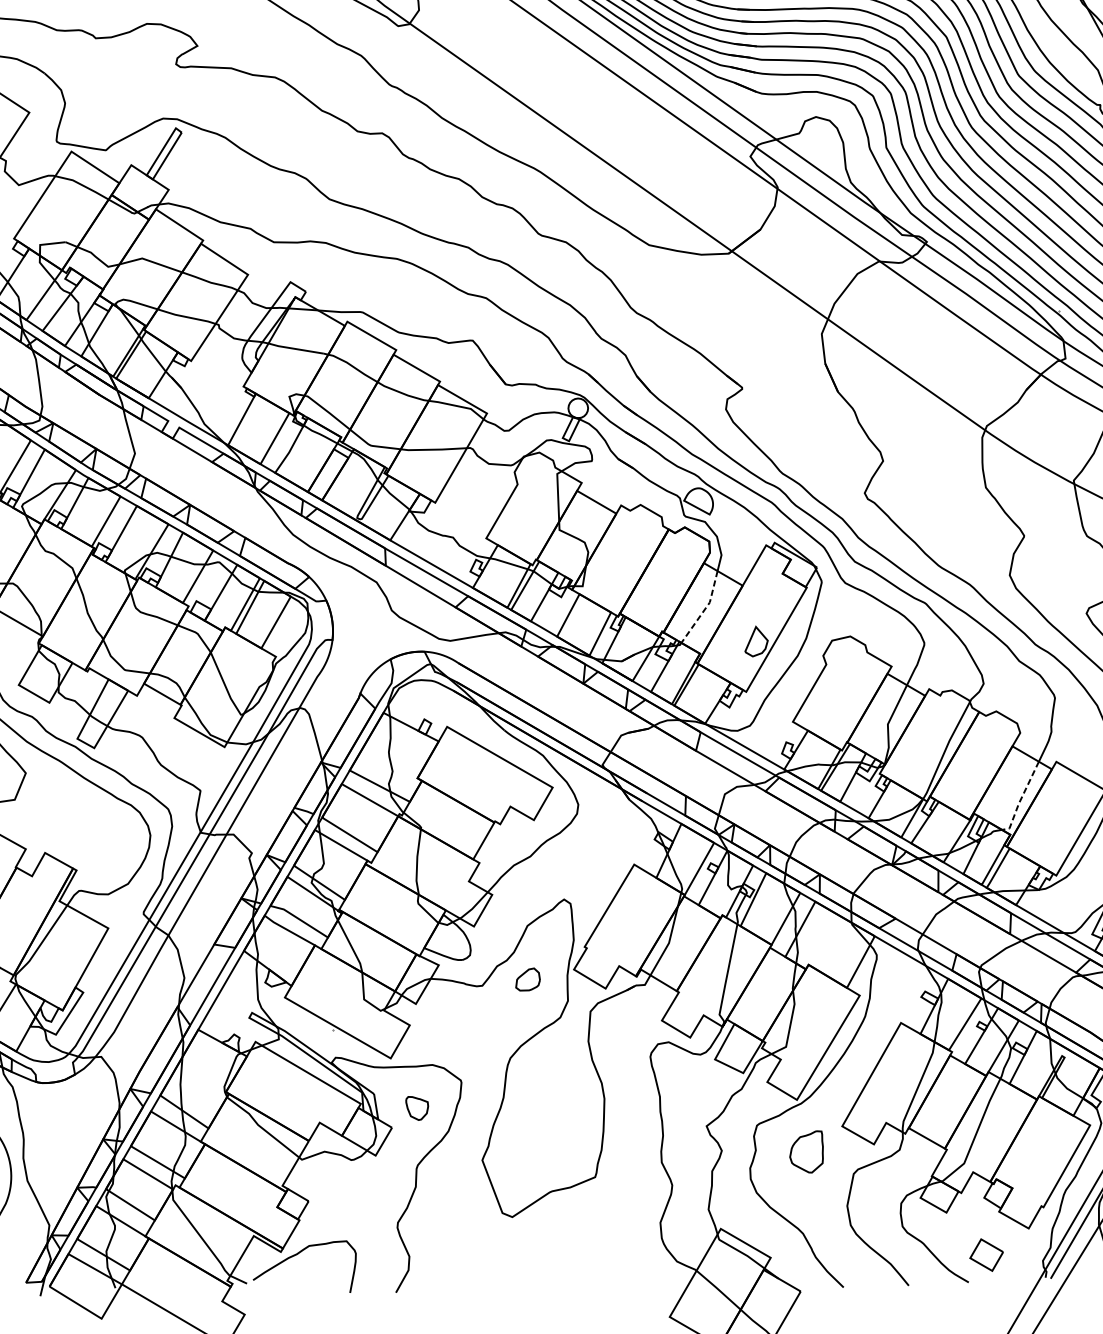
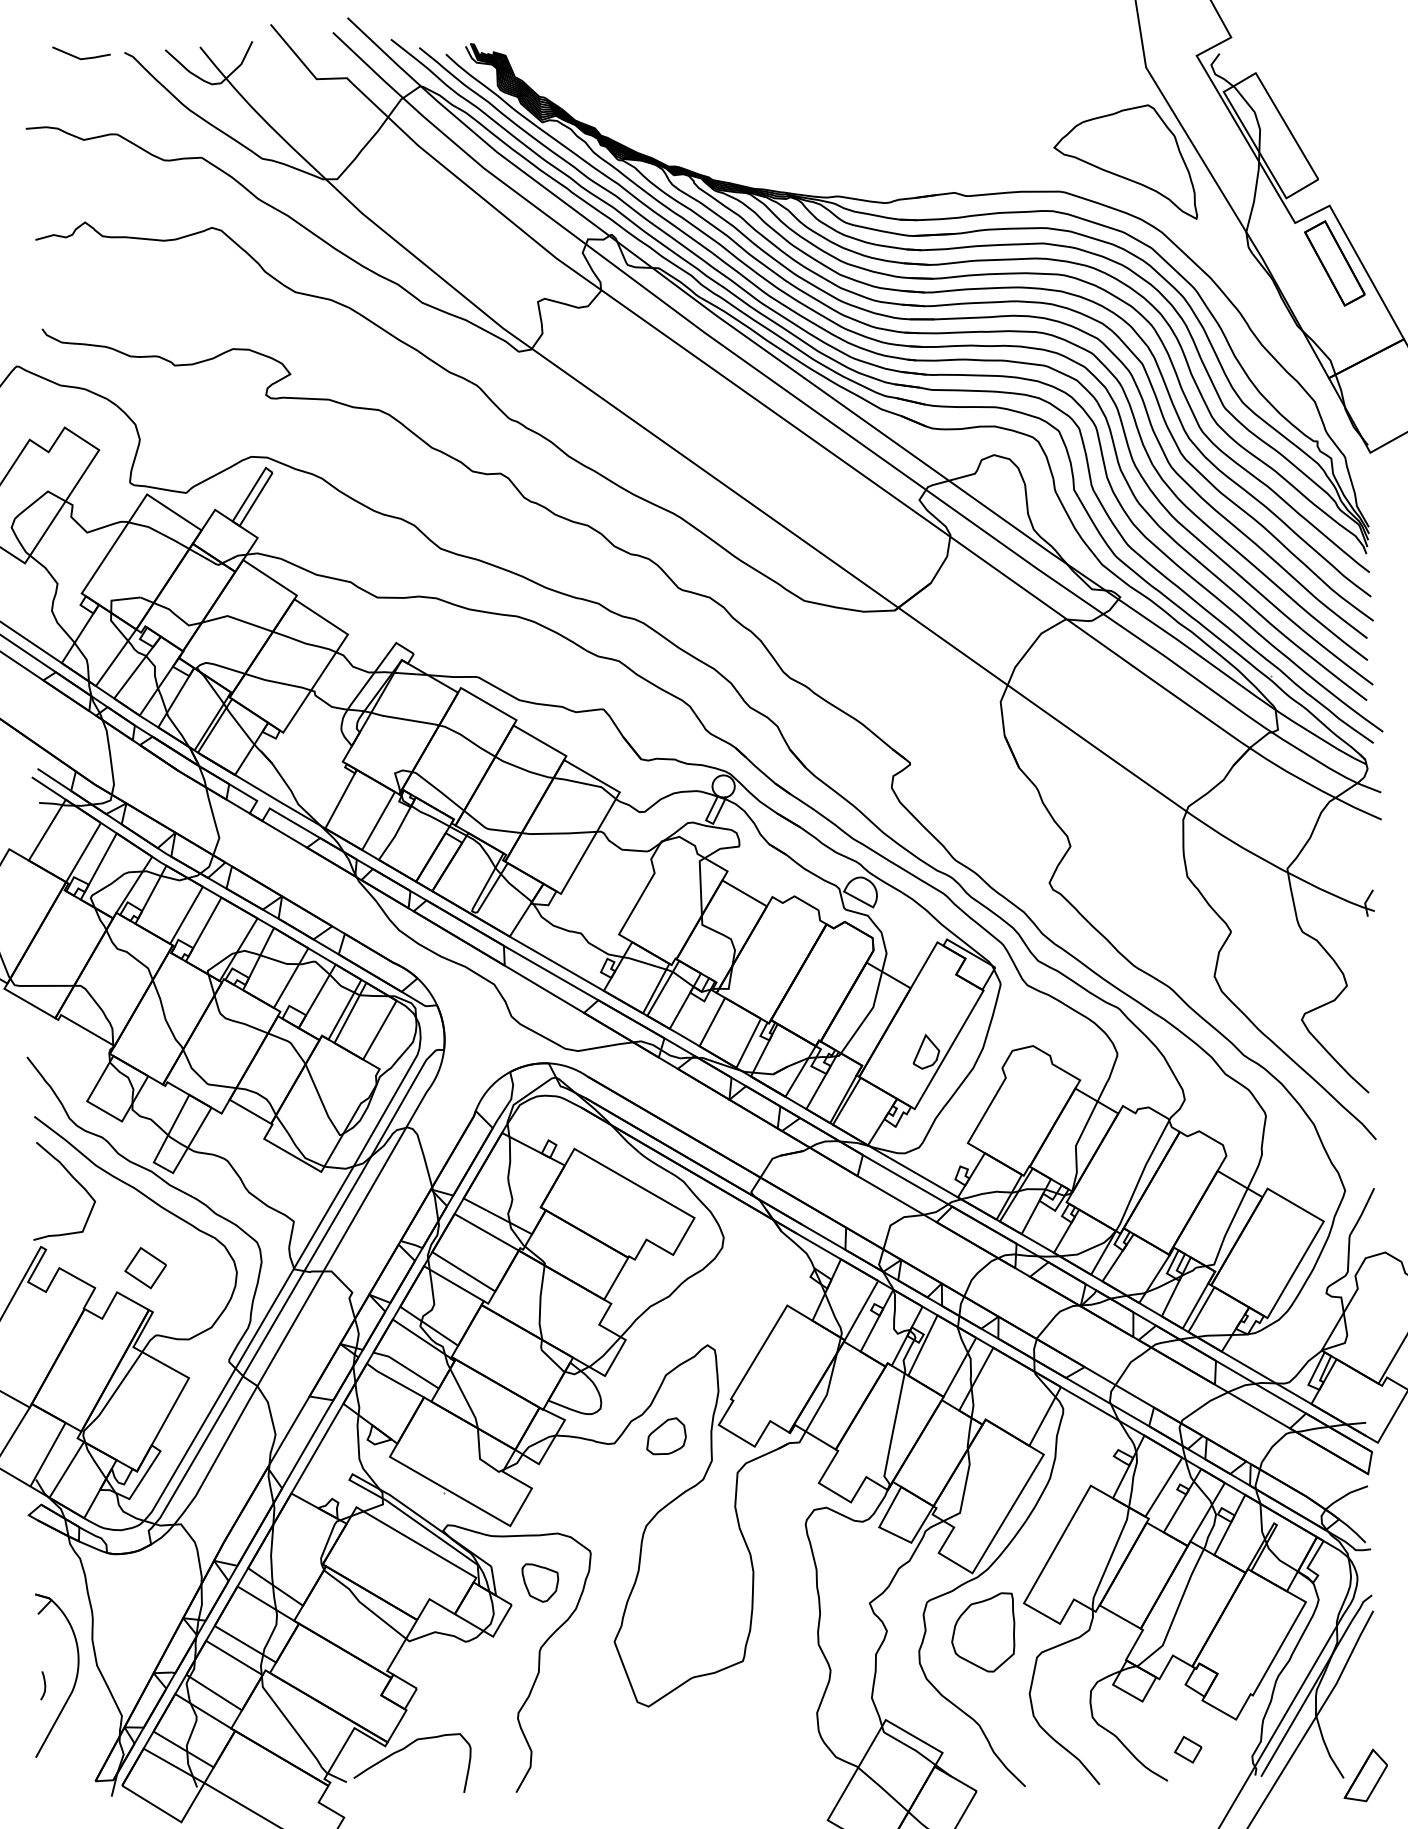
line: (704, 609) -> (867, 1015), dashed -> solid
line: (1021, 799) -> (1227, 1231), dashed -> solid
part: (70, 832) -> (145, 1268), added
part: (528, 979) -> (666, 1436), size x1.43
part: (417, 1108) -> (540, 1582), size x1.43
part: (806, 1151) -> (983, 1632), size x1.67
part: (986, 1254) -> (1188, 1749), size x0.71

